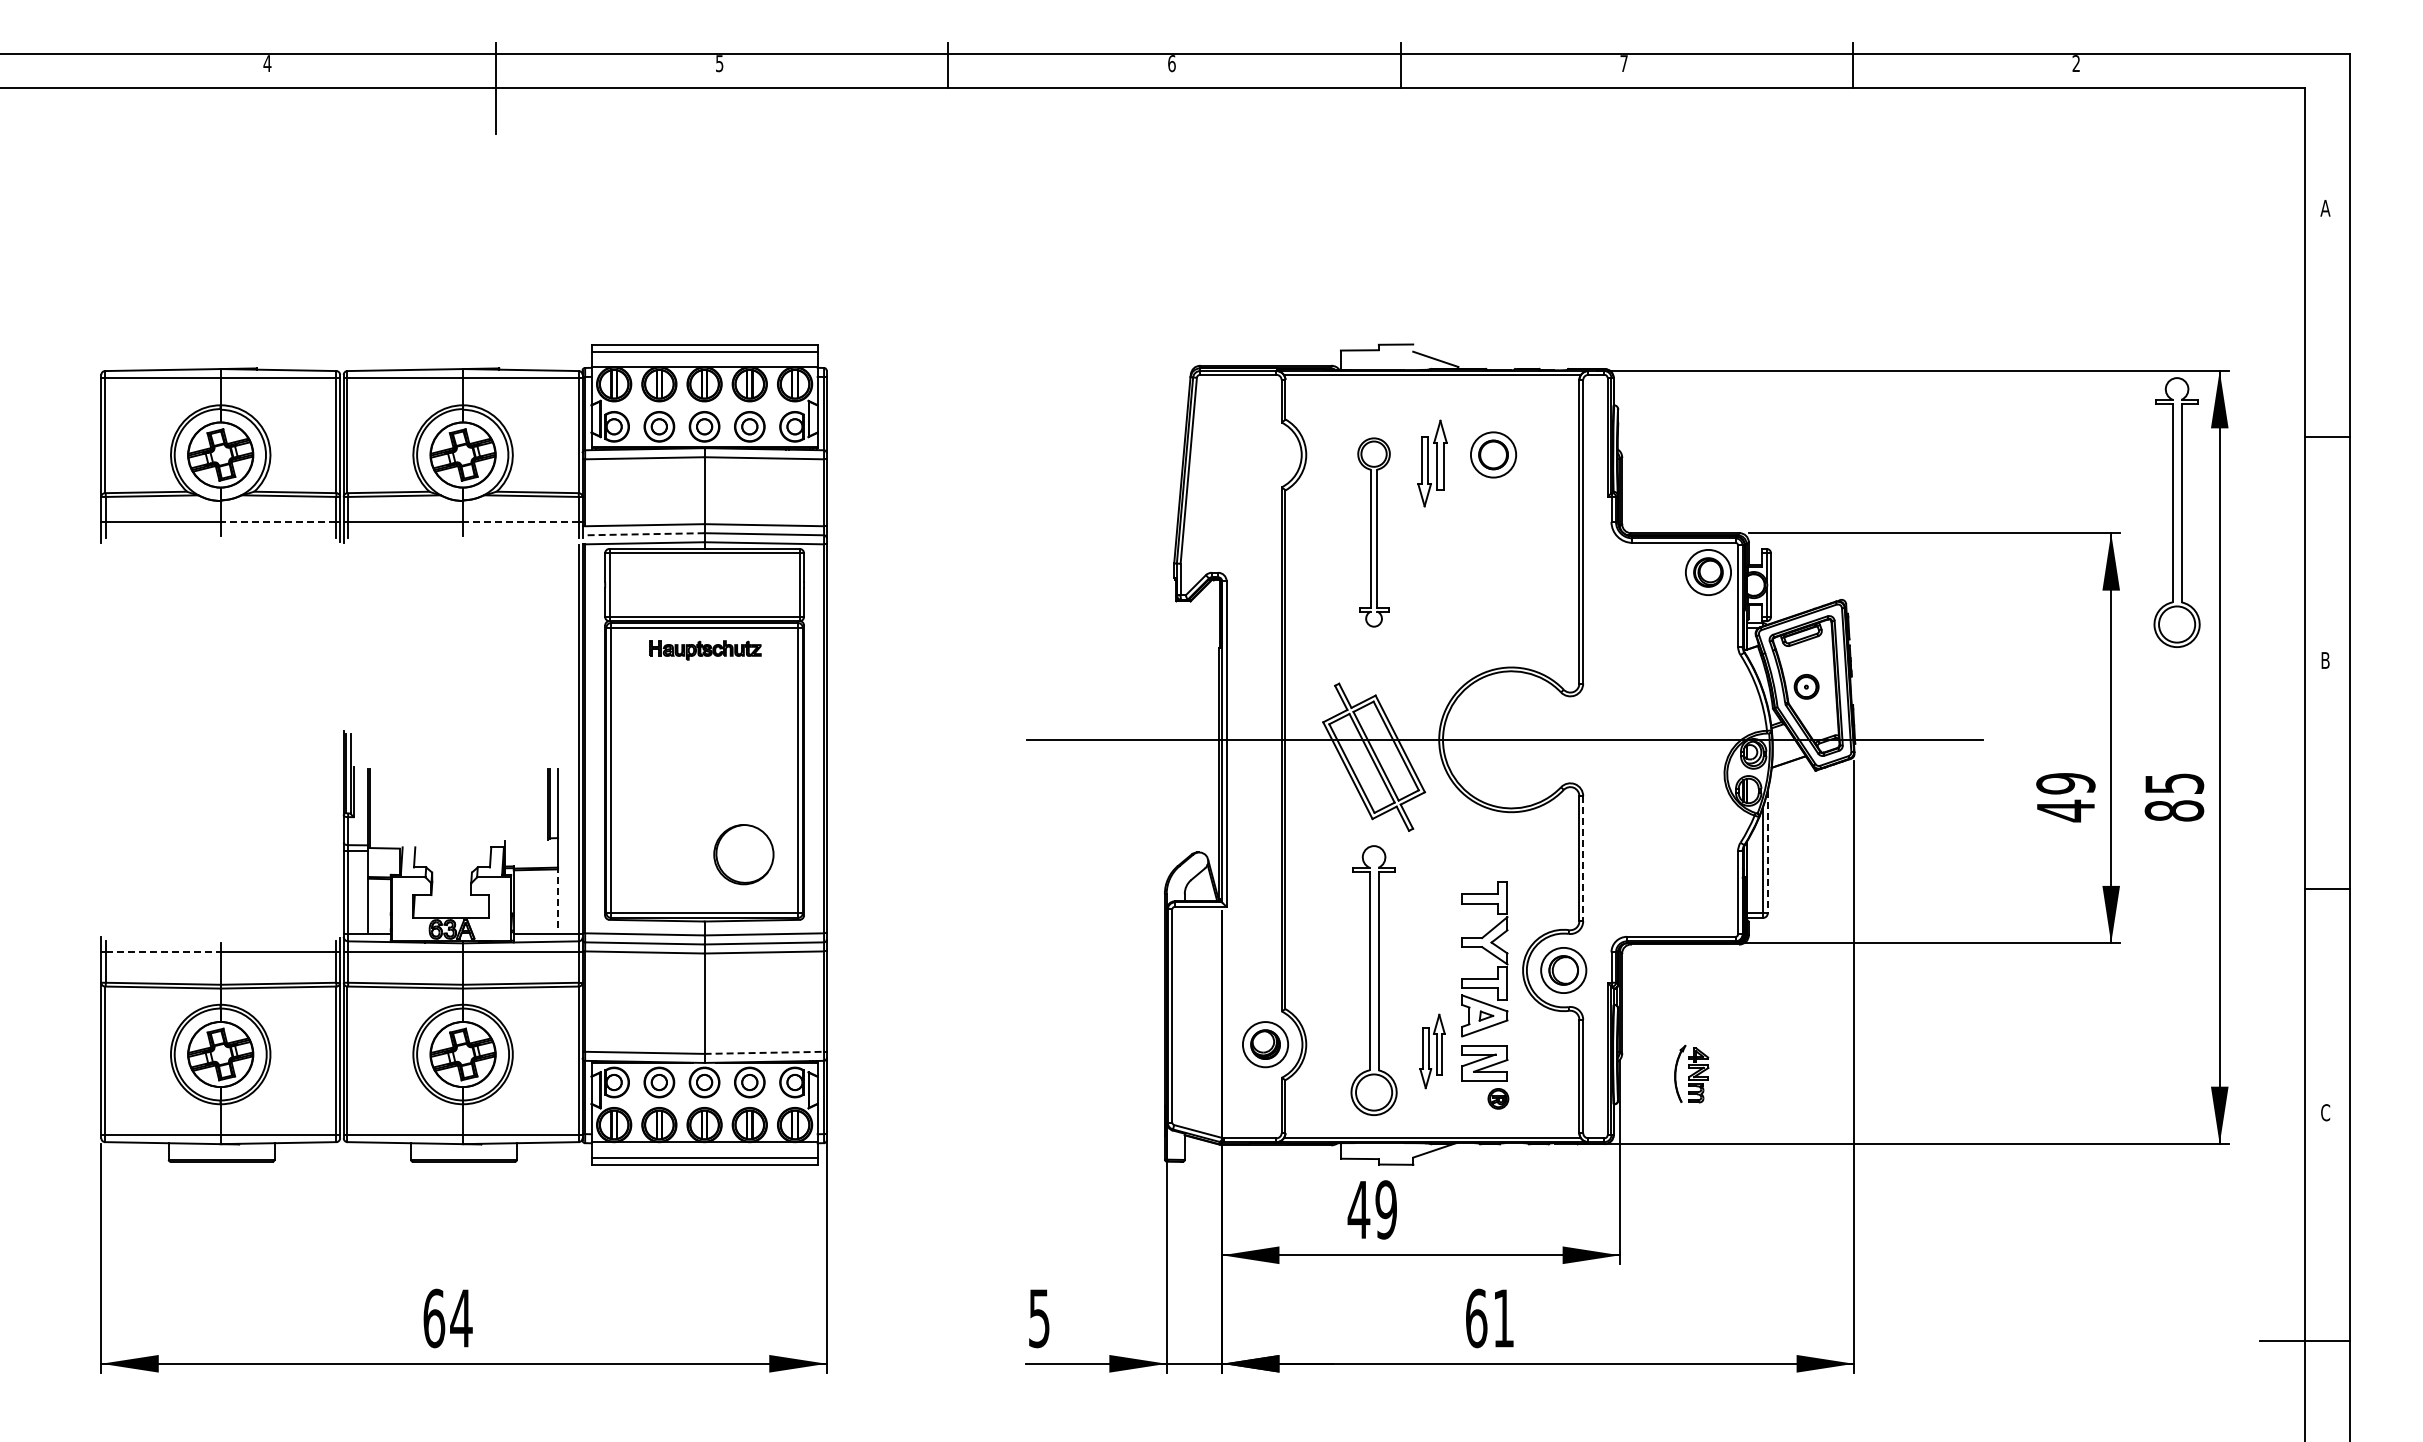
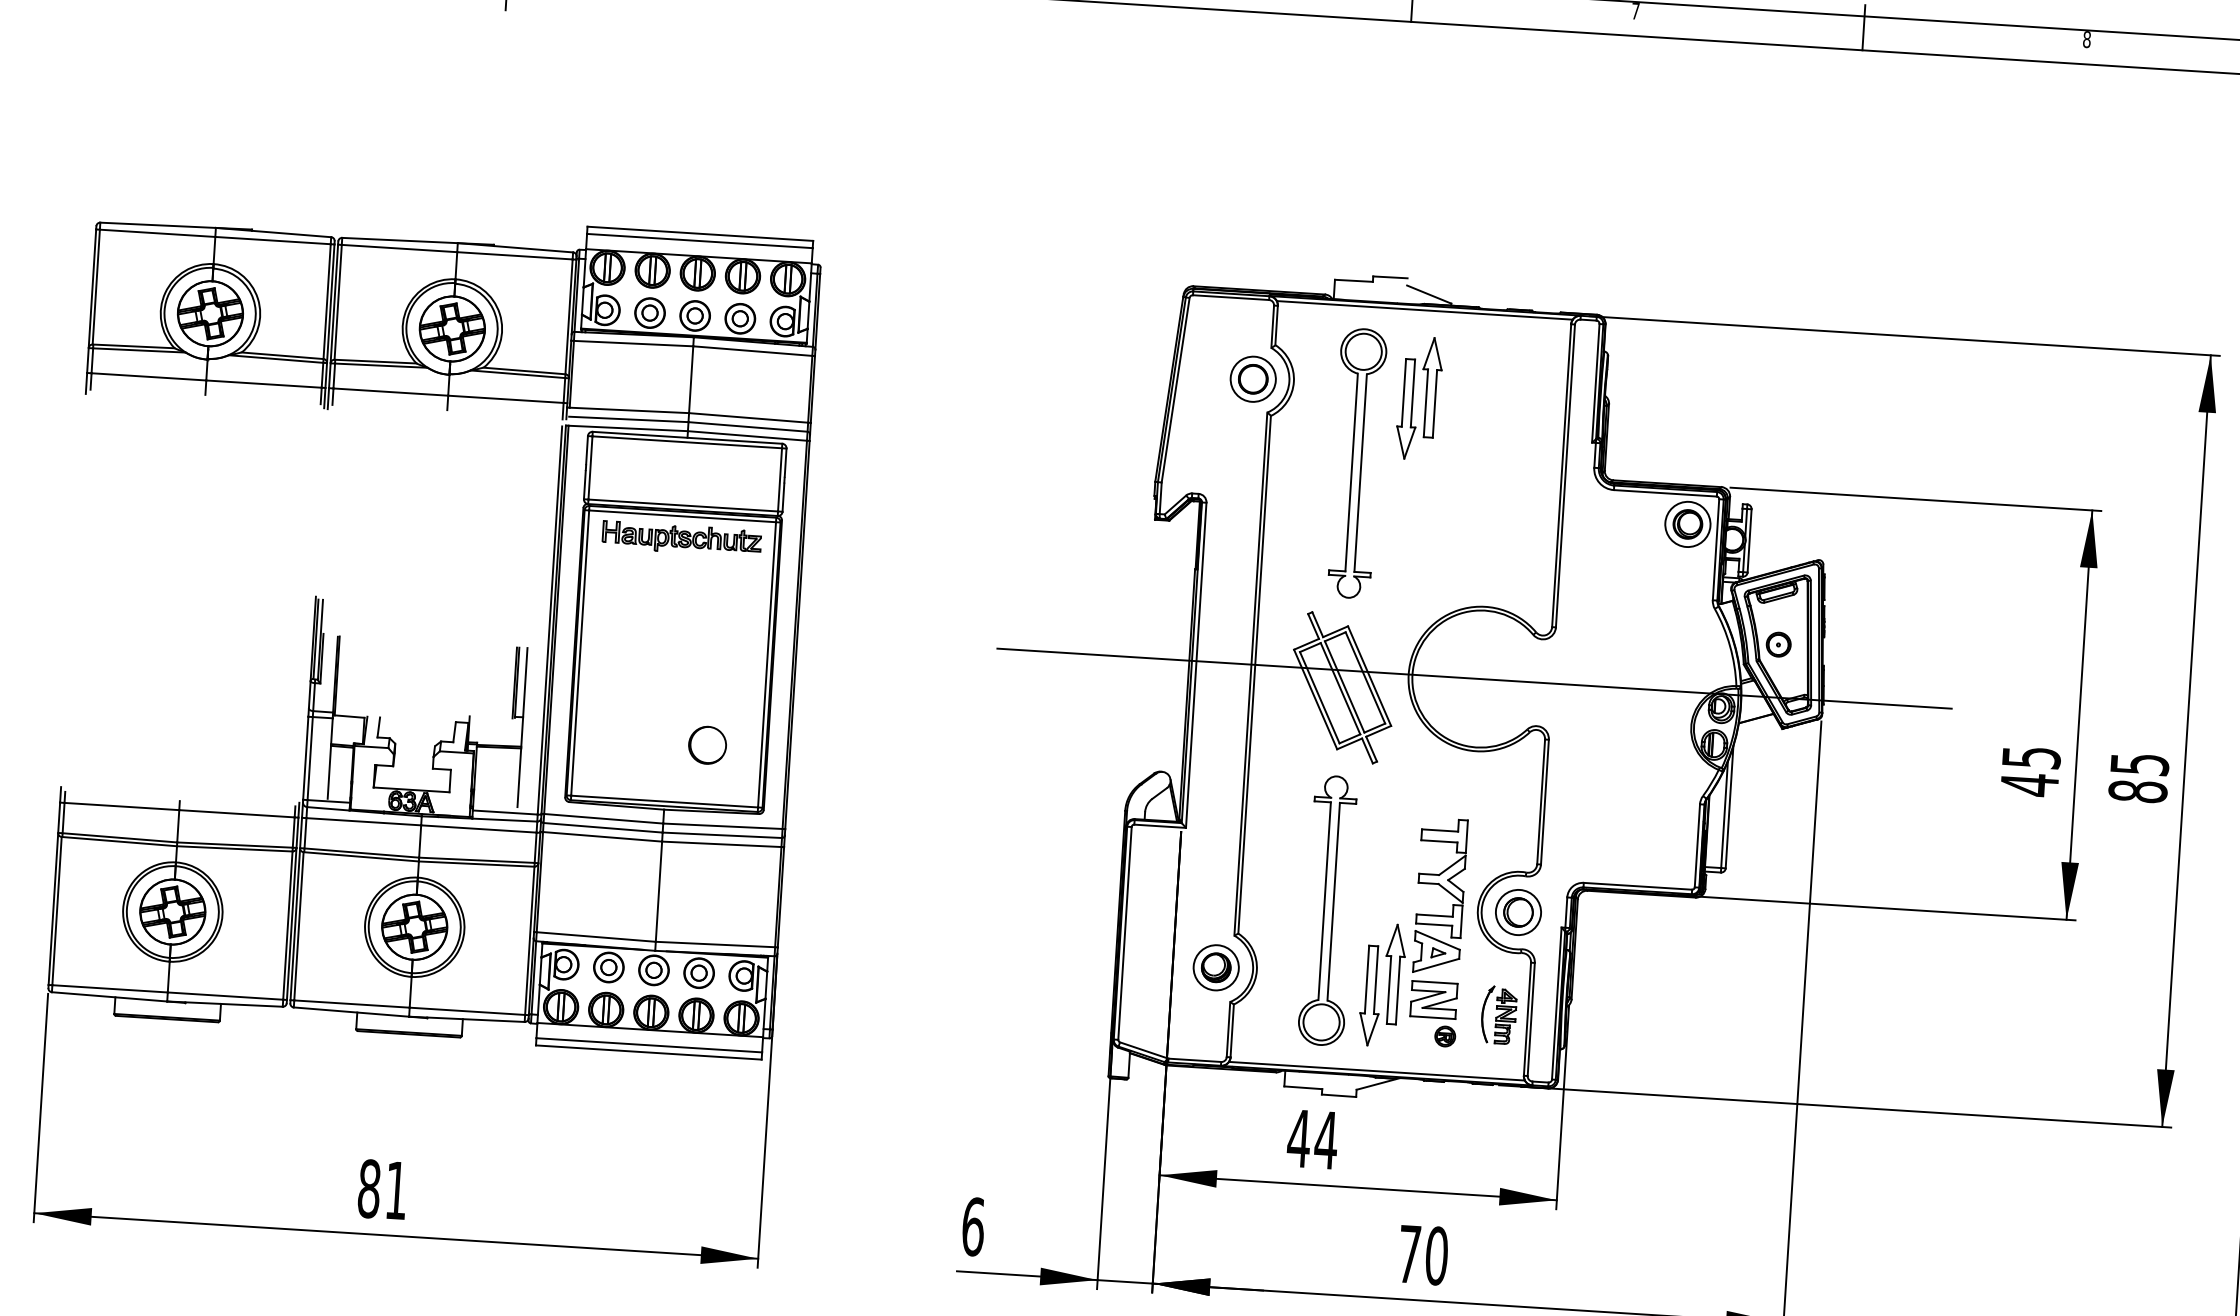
text: (2076, 63) -> (2087, 39), 2 -> 8
part: (1493, 454) -> (1253, 378), moved
part: (1432, 463) -> (1419, 398), size x1.43
part: (2176, 512) -> (2158, 493), removed
line: (278, 521) -> (263, 383), dashed -> solid
line: (520, 521) -> (505, 398), dashed -> solid
part: (1373, 532) -> (1356, 463), size x1.43
line: (644, 534) -> (628, 419), dashed -> solid
part: (705, 650) -> (682, 539), size x1.43
text: (2065, 783) -> (2031, 757), 49 -> 45
line: (1767, 852) -> (1729, 807), dashed -> solid
circle: (743, 854) -> (707, 745), size x0.62
line: (1583, 858) -> (1545, 801), dashed -> solid
line: (558, 898) -> (519, 777), dashed -> solid
line: (163, 952) -> (122, 806), dashed -> solid
part: (1432, 1051) -> (1382, 985), size x1.67
line: (764, 1052) -> (715, 944), dashed -> solid
part: (1691, 1073) -> (1498, 1014), moved
text: (1385, 1209) -> (1325, 1139), 49 -> 44
text: (447, 1318) -> (382, 1189), 64 -> 81
text: (1039, 1318) -> (973, 1226), 5 -> 6
text: (1490, 1318) -> (1423, 1255), 61 -> 70

